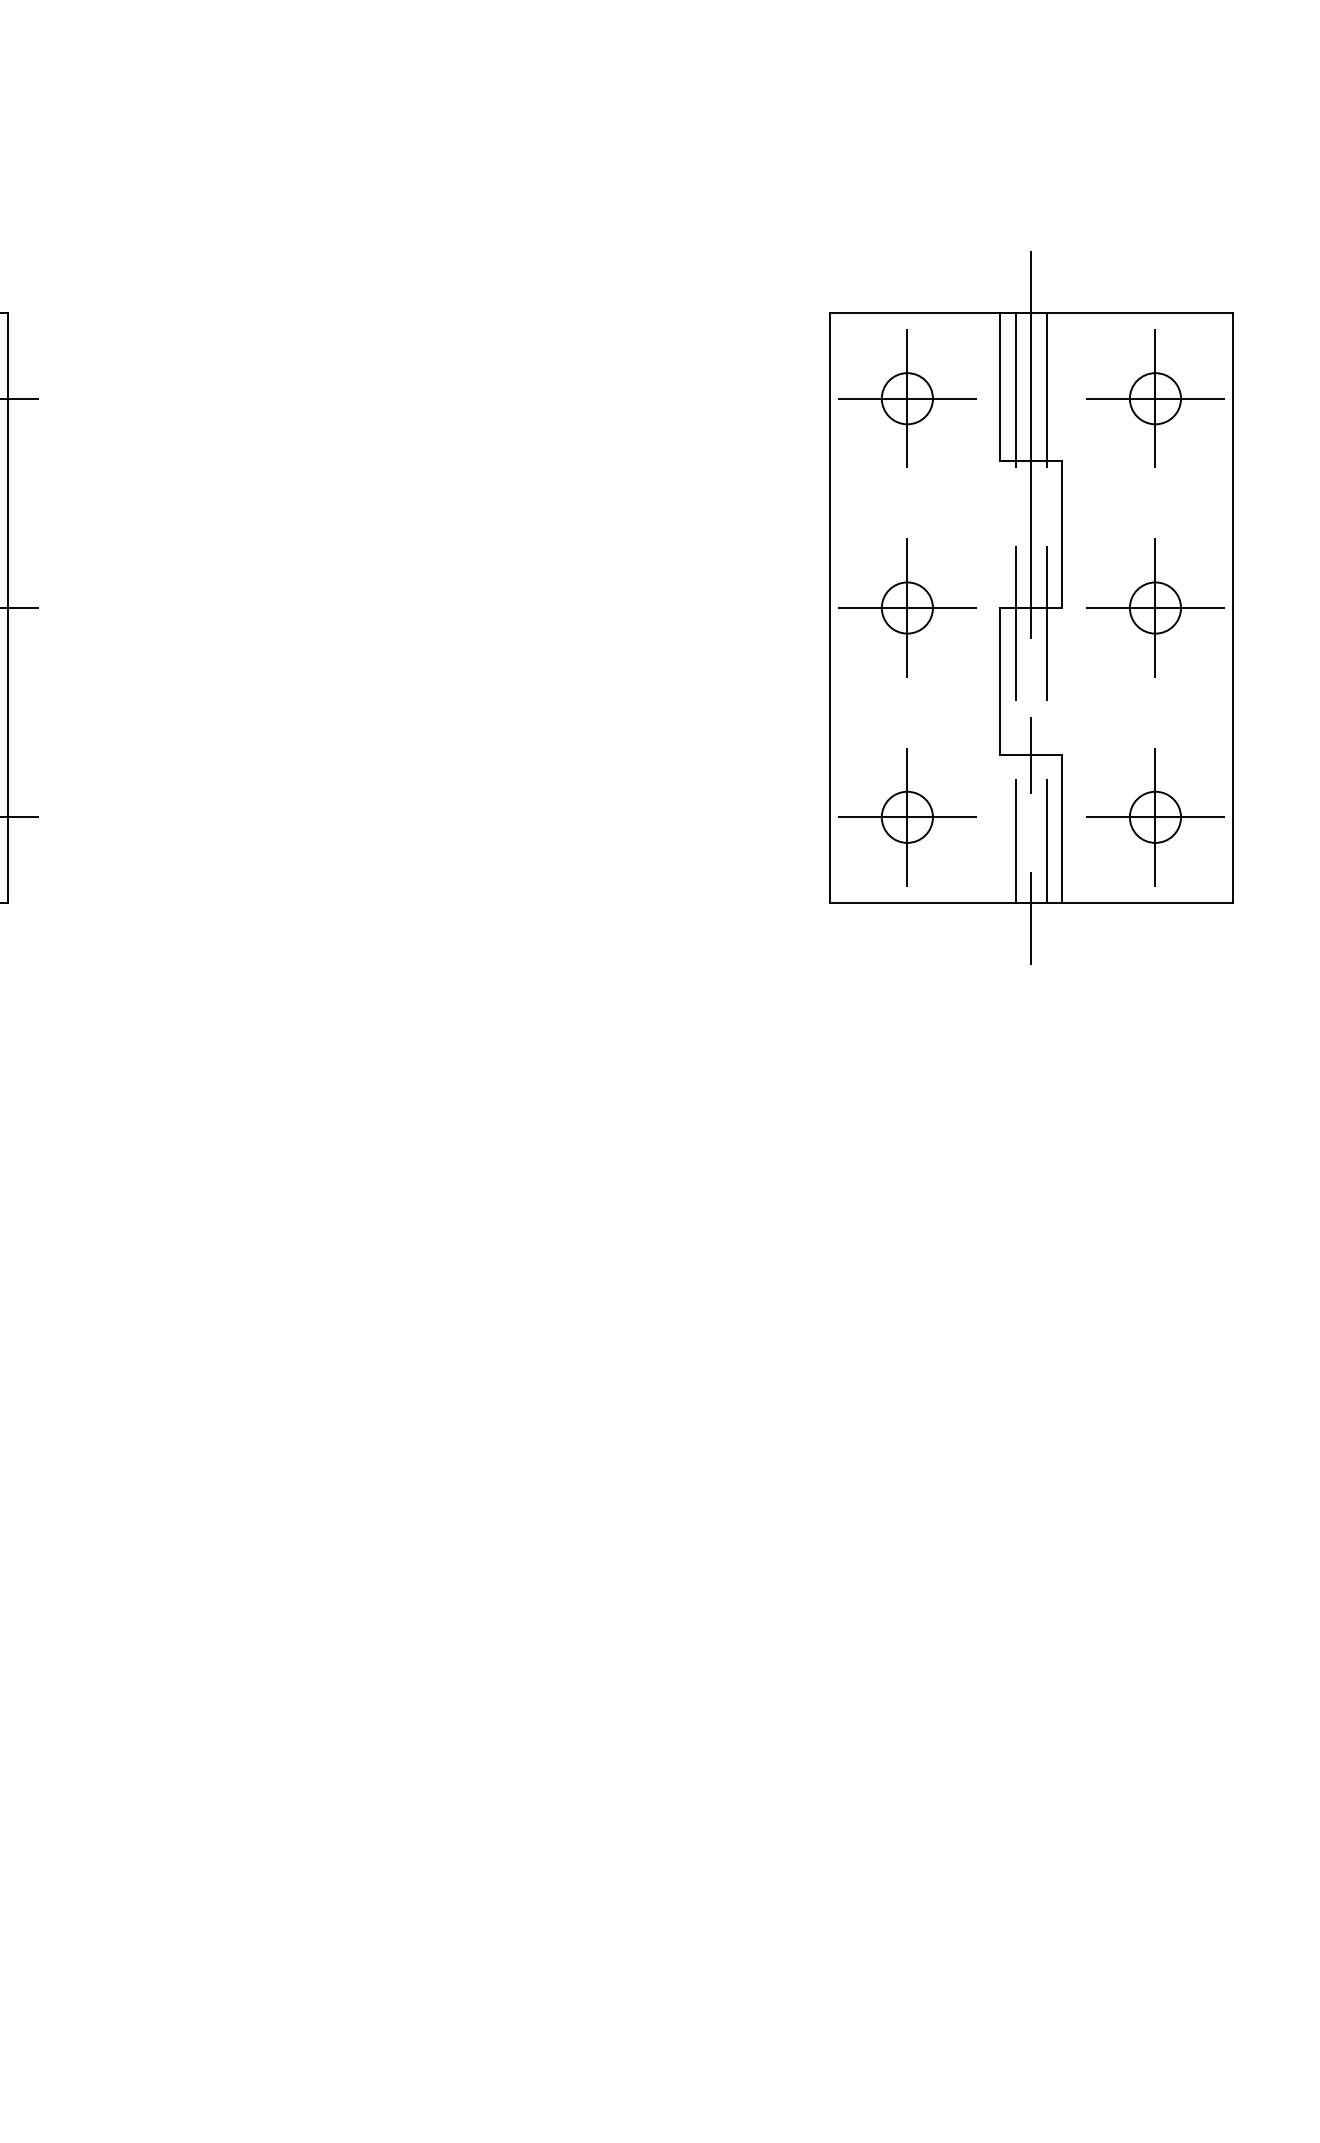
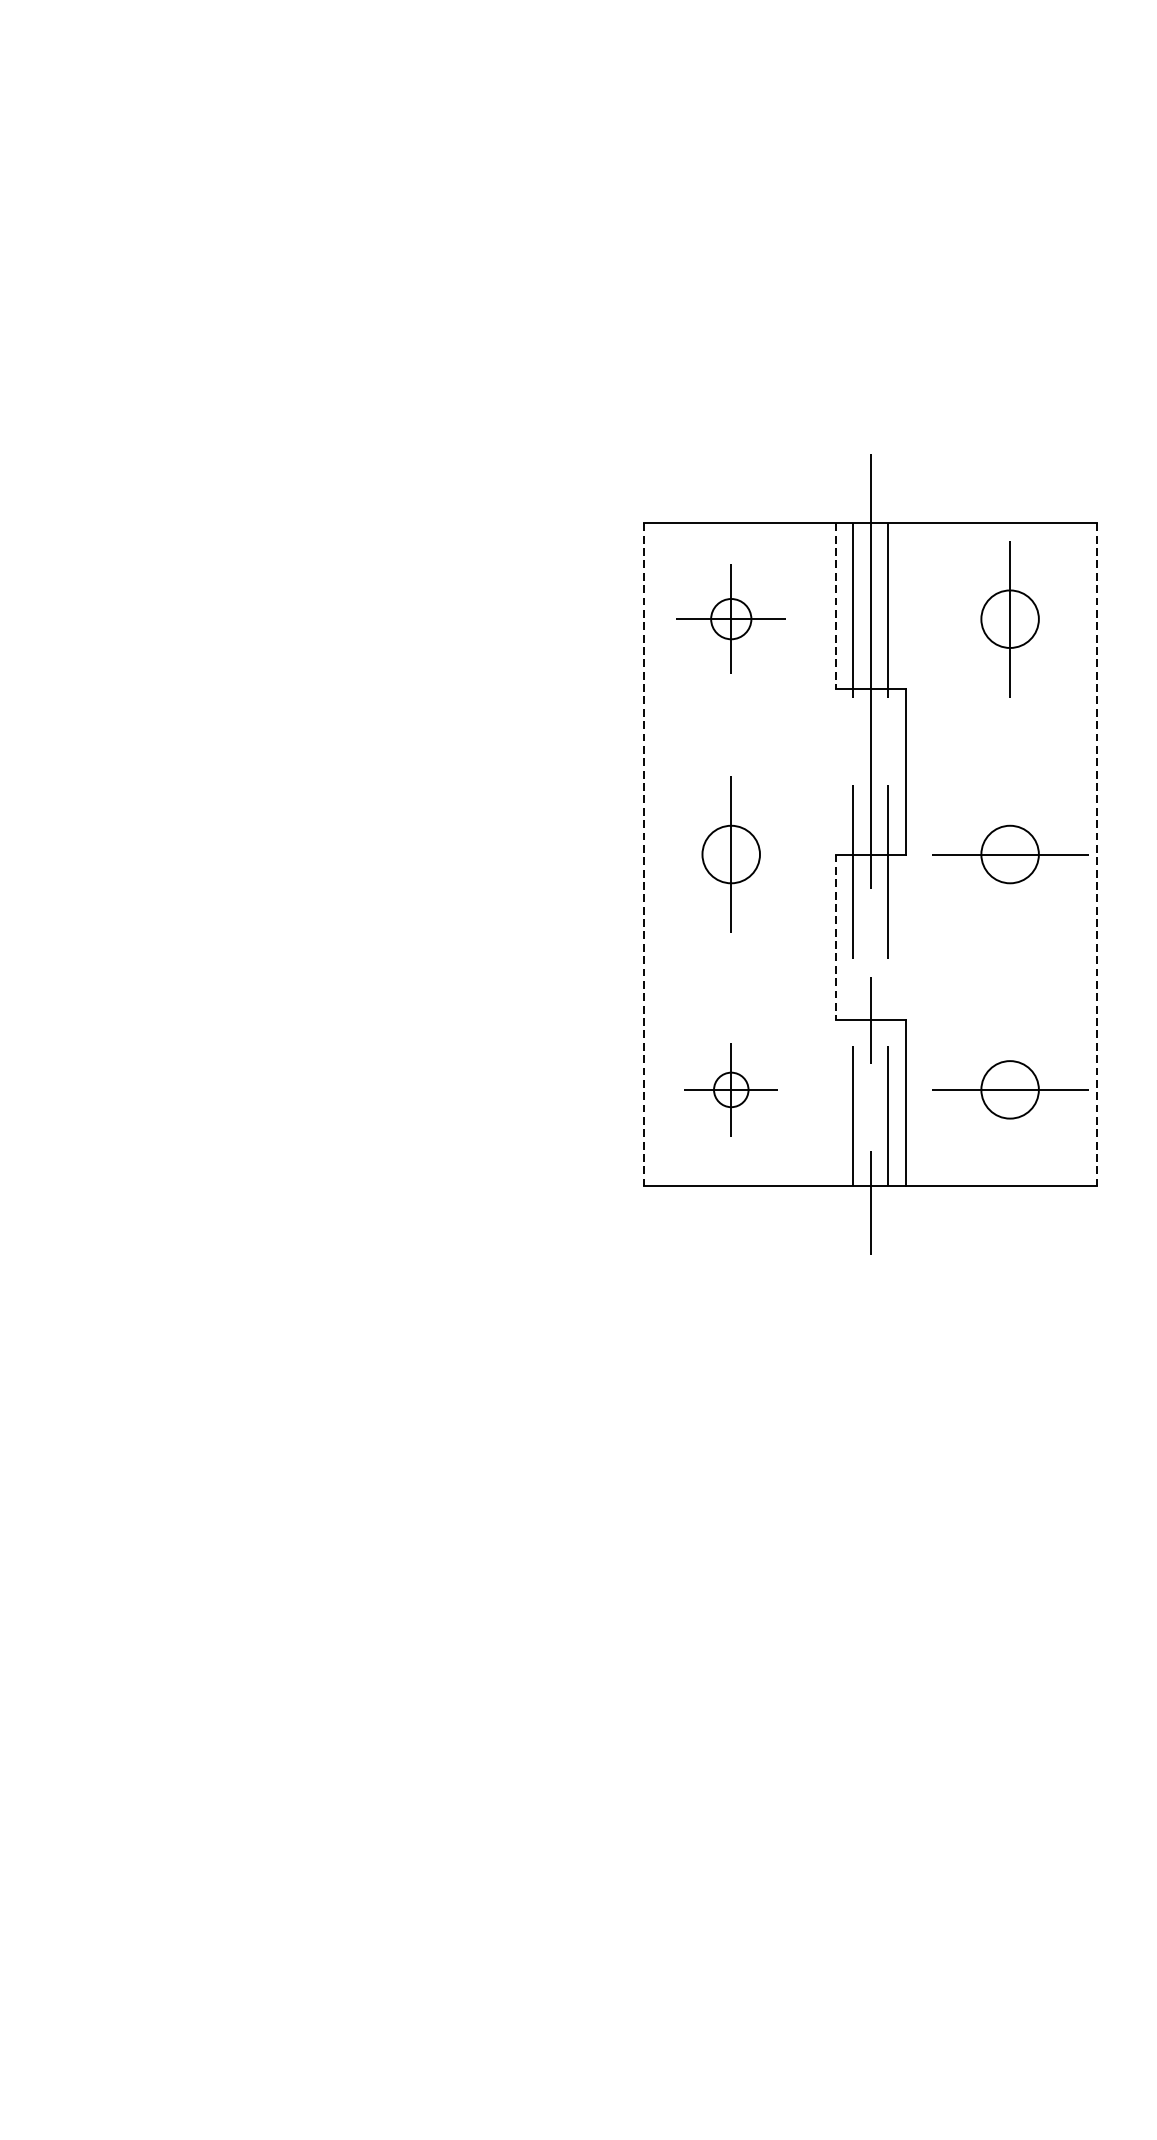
line: (1000, 387) -> (835, 606), solid -> dashed
part: (907, 398) -> (731, 618), size x0.7
line: (1155, 398) -> (1010, 618), removed
line: (1155, 607) -> (1010, 853), removed
line: (829, 608) -> (643, 855), solid -> dashed
line: (907, 608) -> (731, 855), removed
line: (1232, 608) -> (1096, 855), solid -> dashed
line: (1000, 681) -> (835, 937), solid -> dashed
part: (907, 817) -> (731, 1090), size x0.6
line: (1155, 817) -> (1010, 1090), removed

